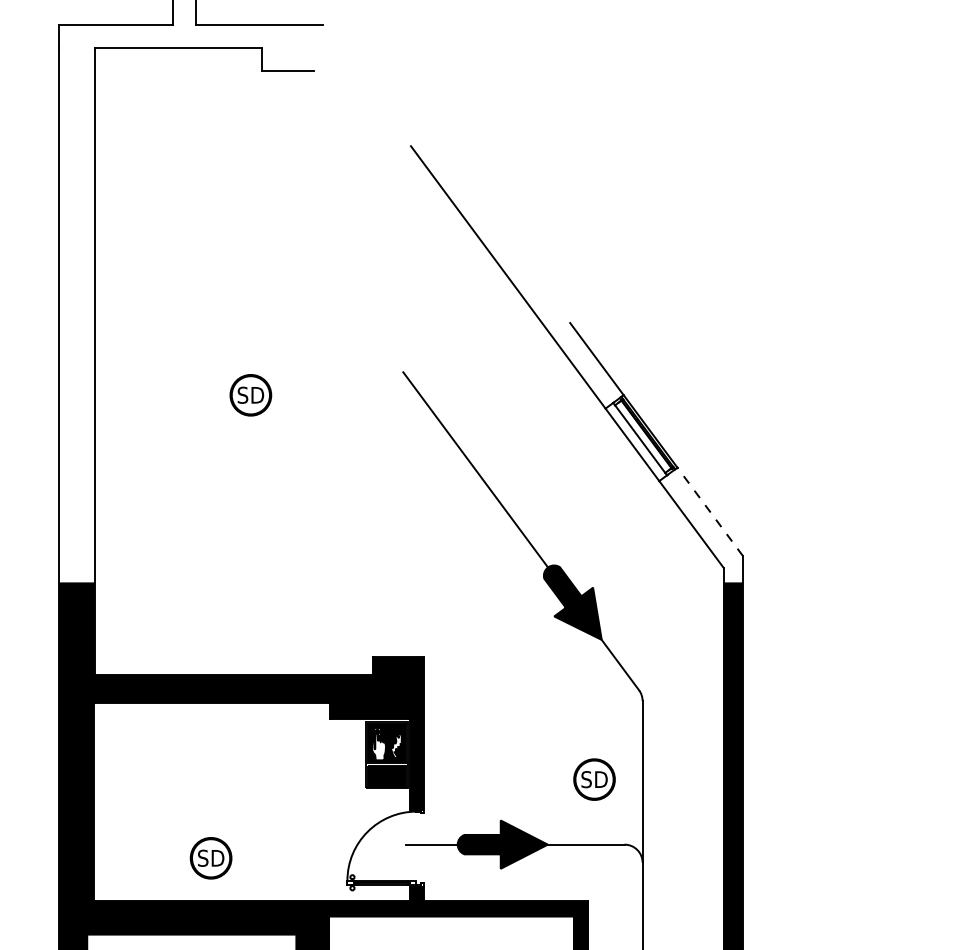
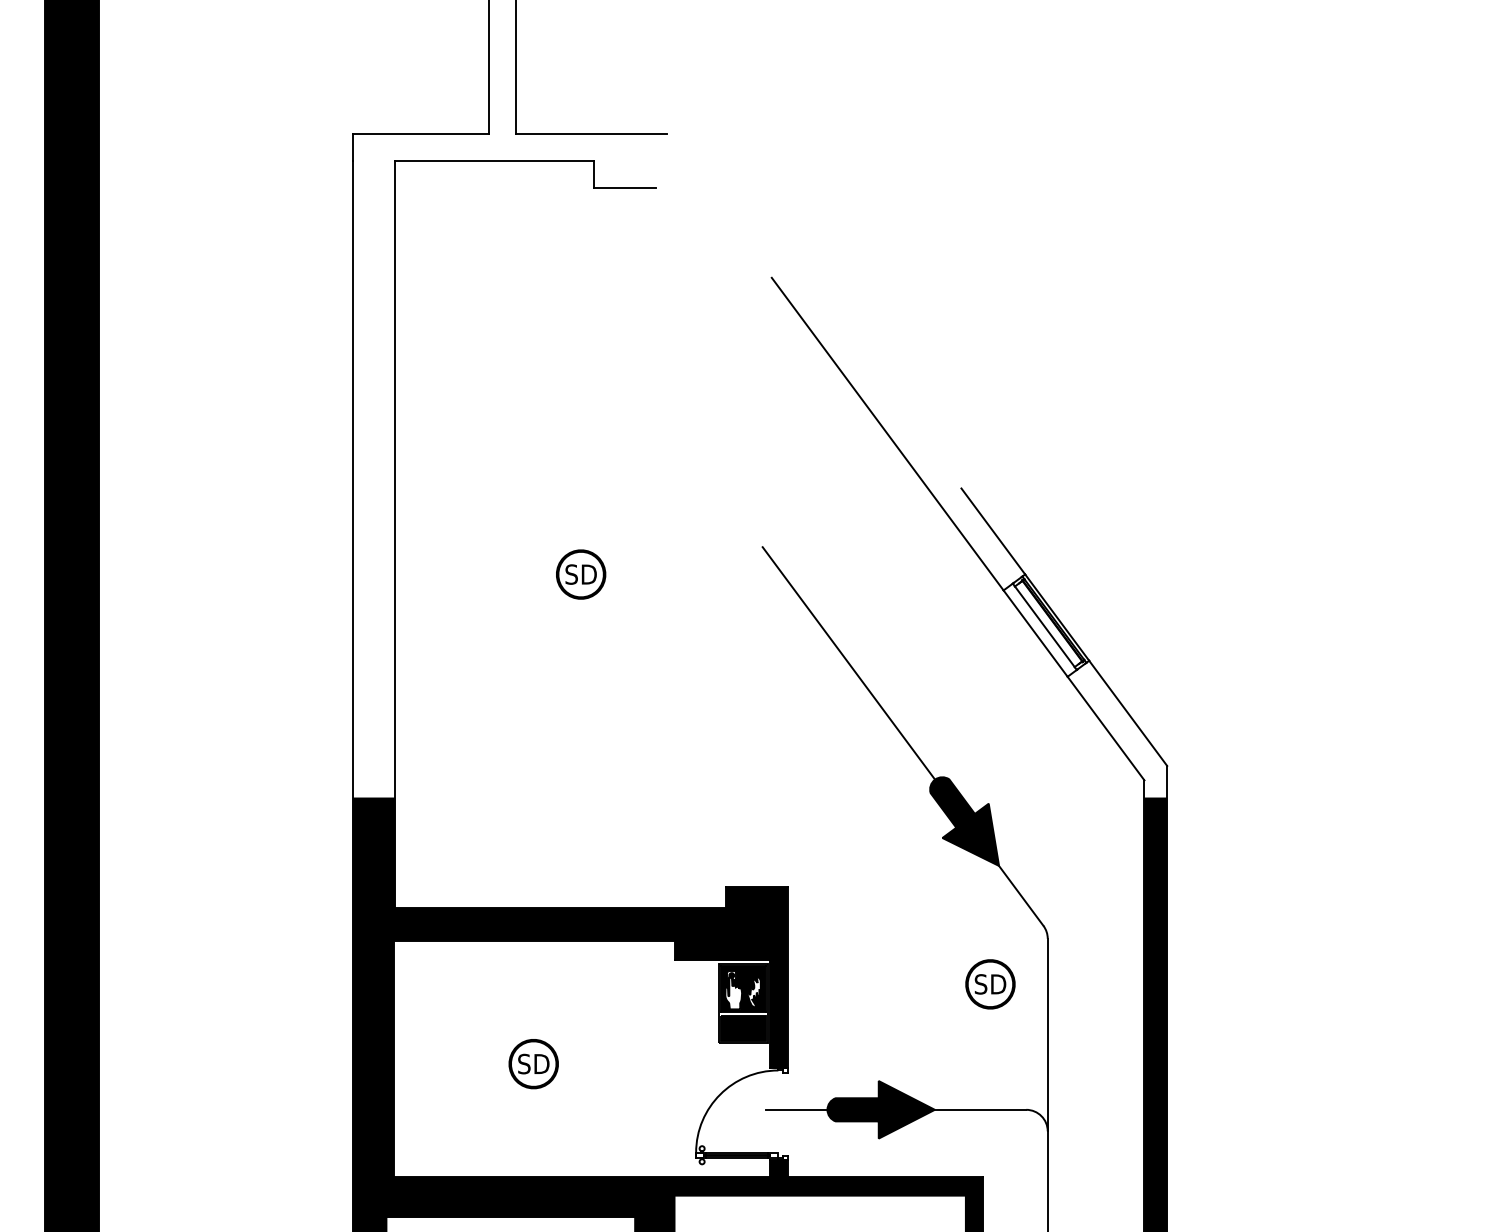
line: (709, 511) -> (1127, 712), dashed -> solid
part: (594, 779) -> (990, 984), moved
part: (210, 858) -> (533, 1064), moved

